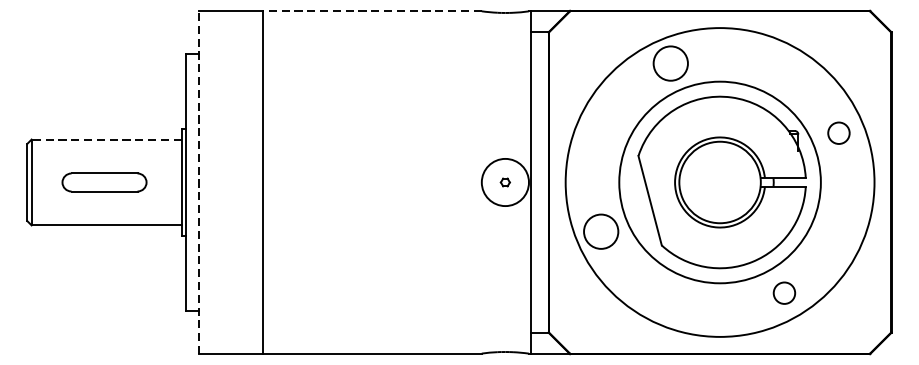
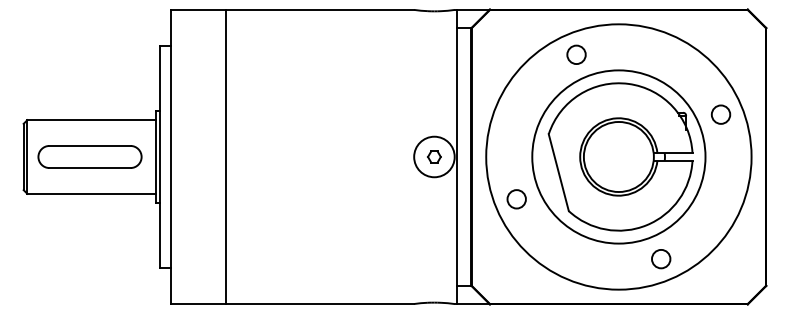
line: (372, 10) -> (320, 9), dashed -> solid
circle: (670, 63) -> (576, 54), size x0.62
line: (106, 140) -> (91, 120), dashed -> solid
part: (103, 181) -> (89, 156), size x1.43
line: (199, 181) -> (171, 156), dashed -> solid
part: (505, 181) -> (434, 156), size x1.67
circle: (600, 231) -> (516, 199), size x0.62
circle: (784, 293) -> (661, 259), moved

